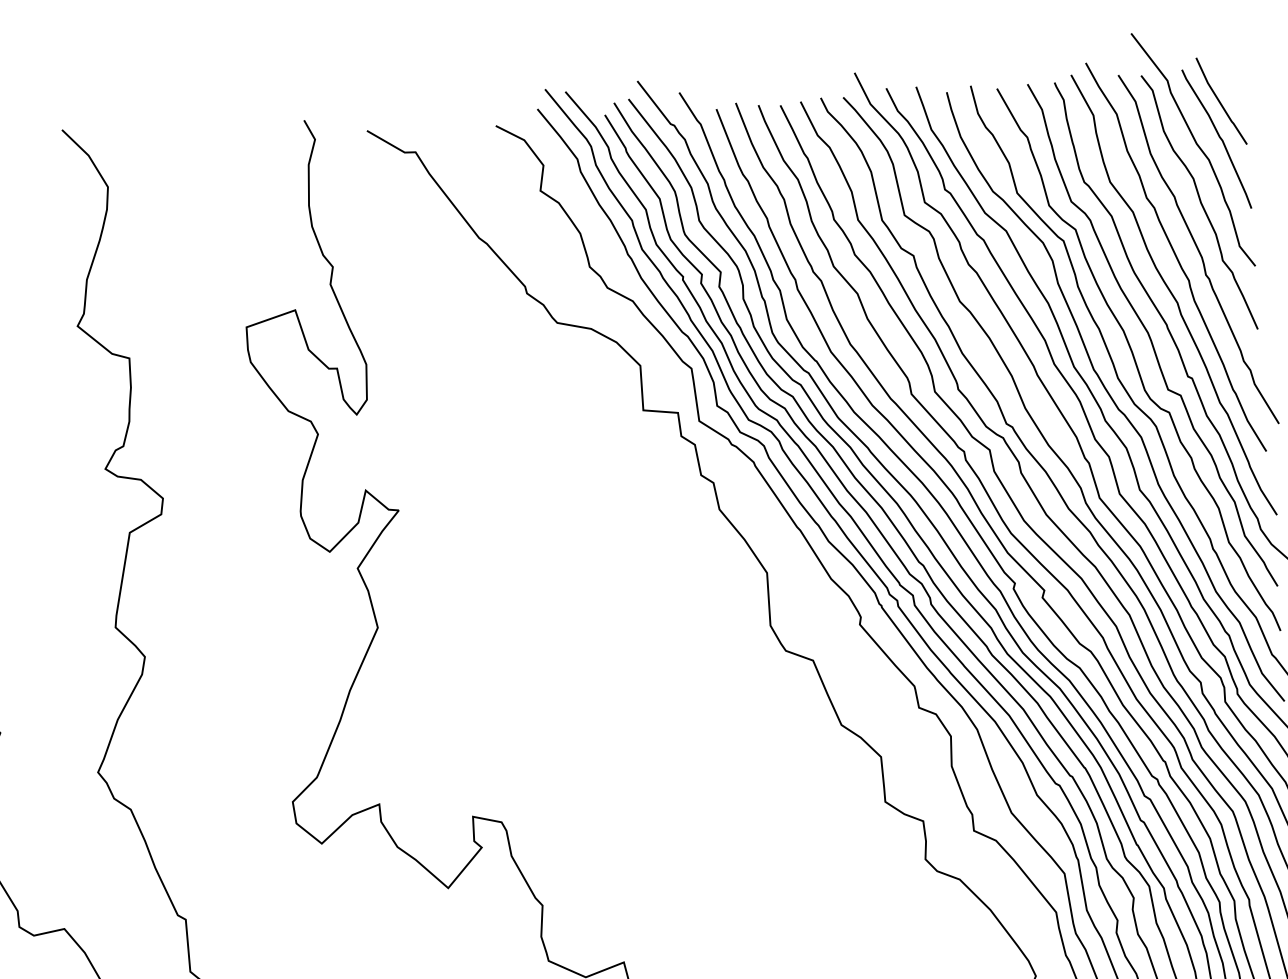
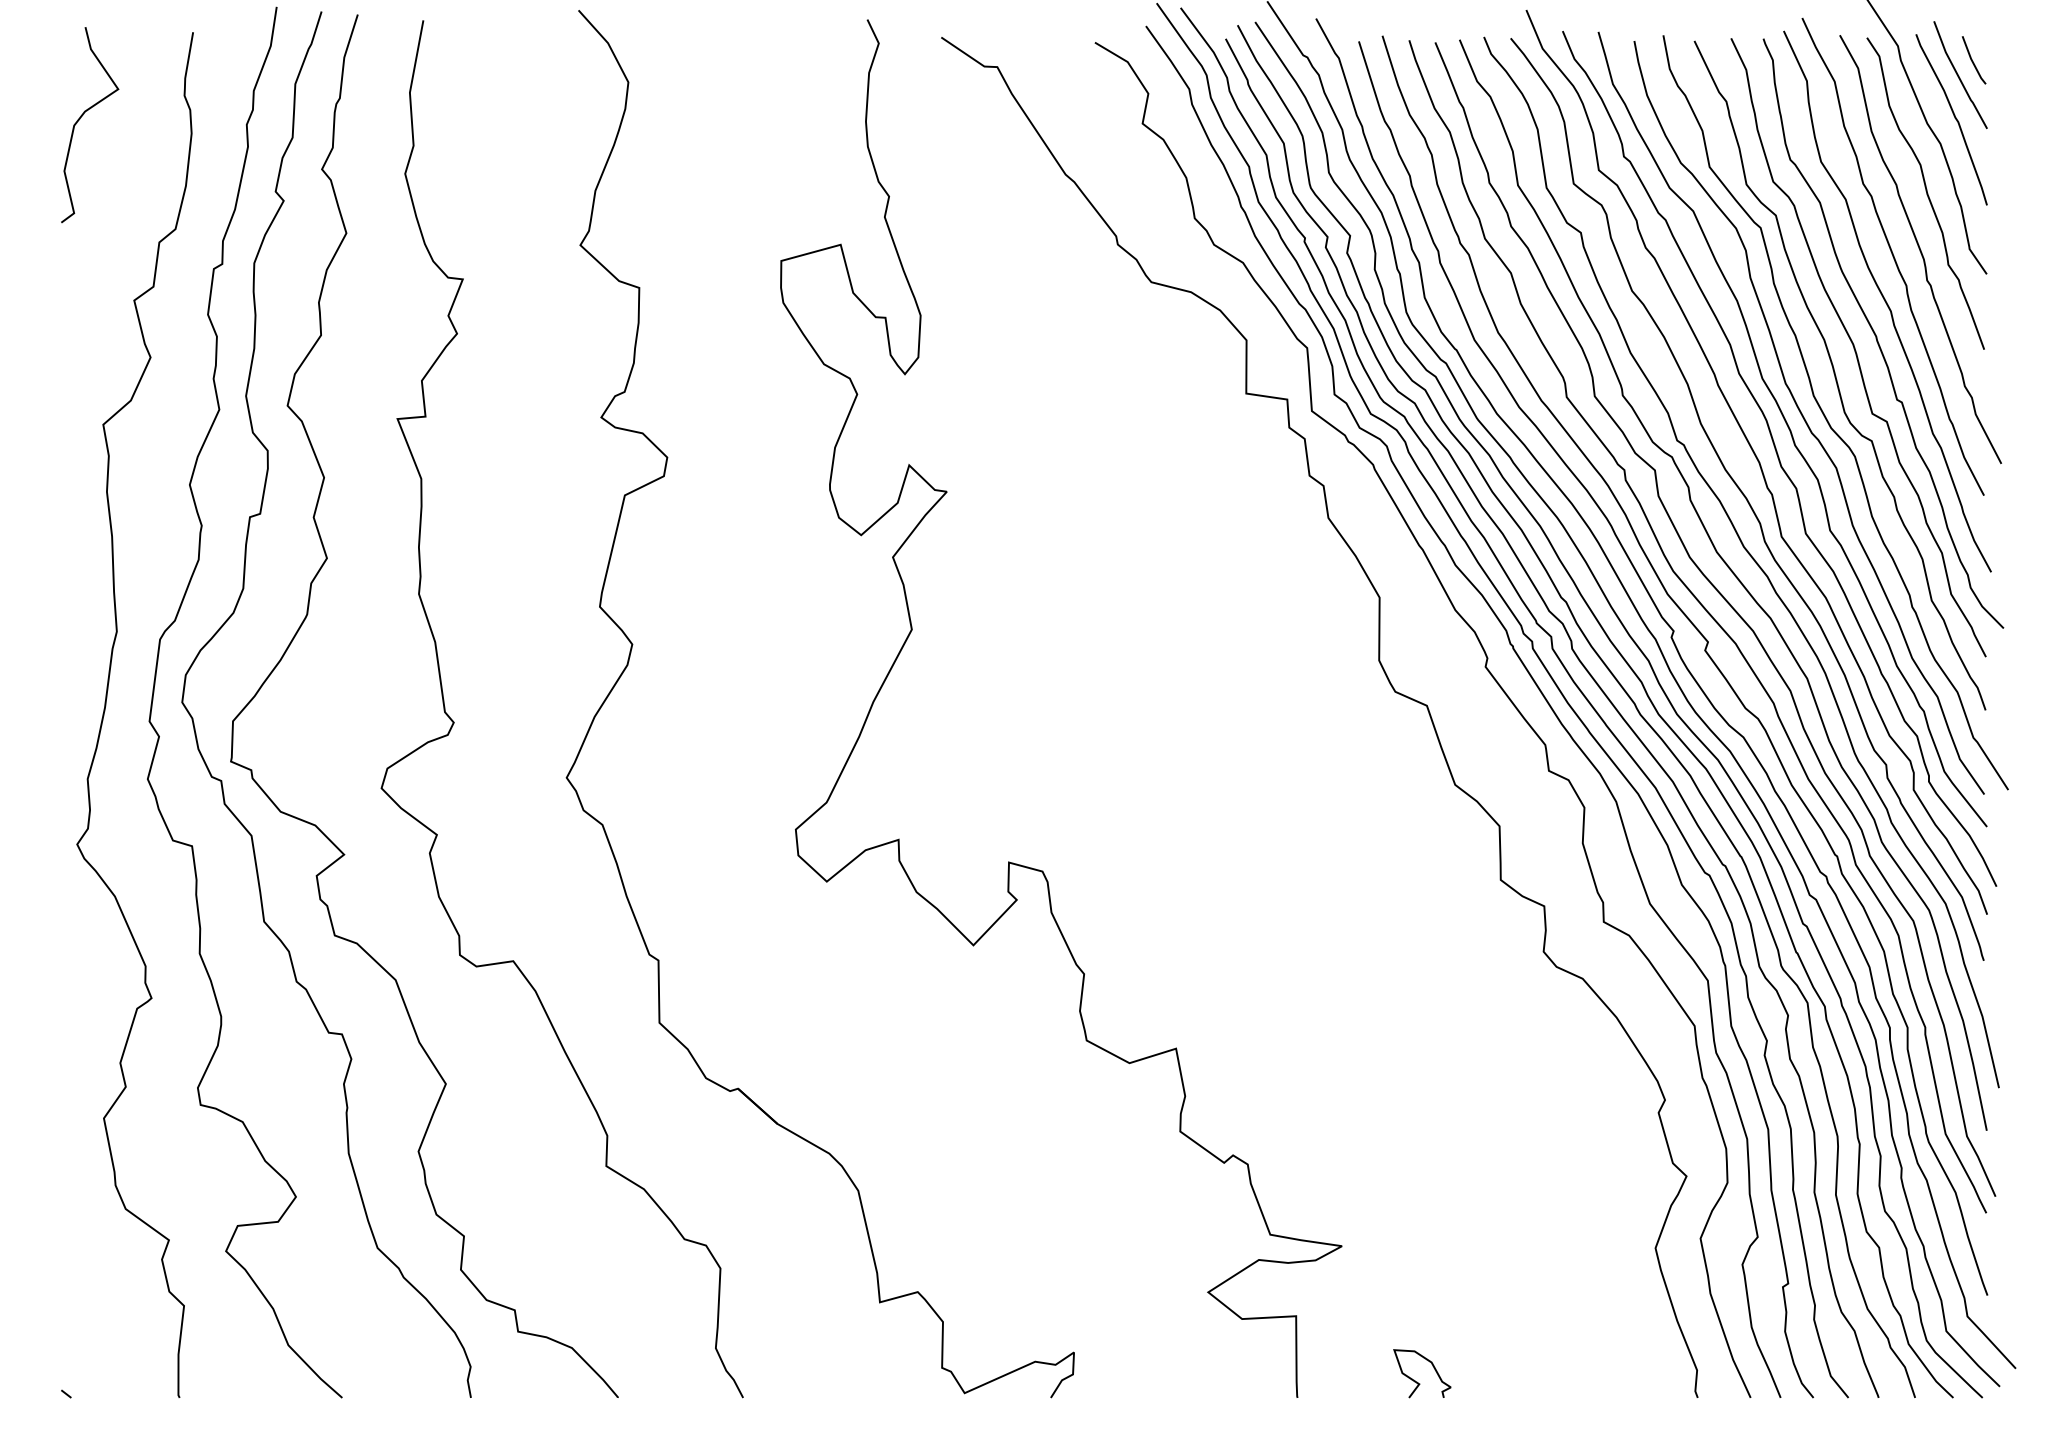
line: (1230, 88) -> (1972, 60), added

